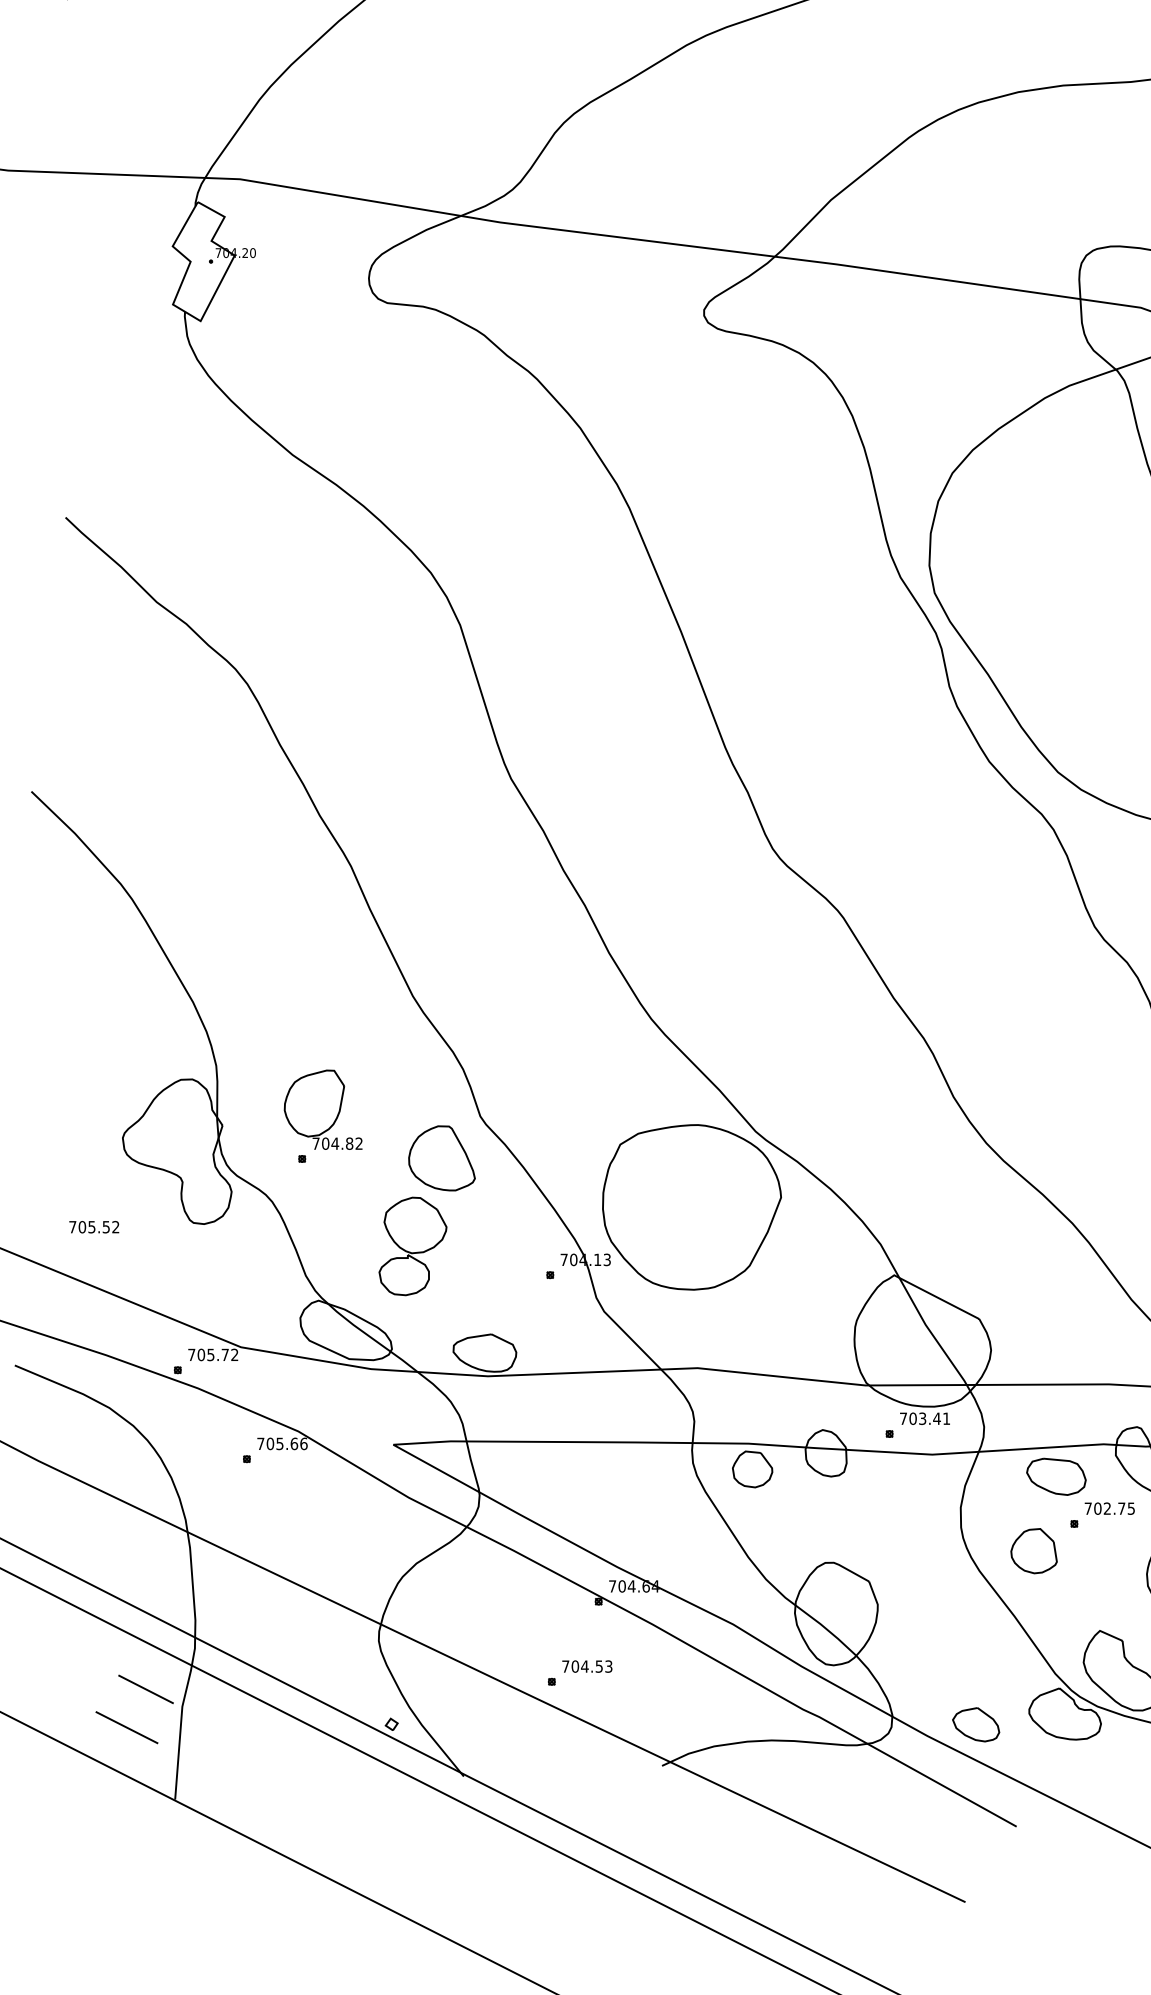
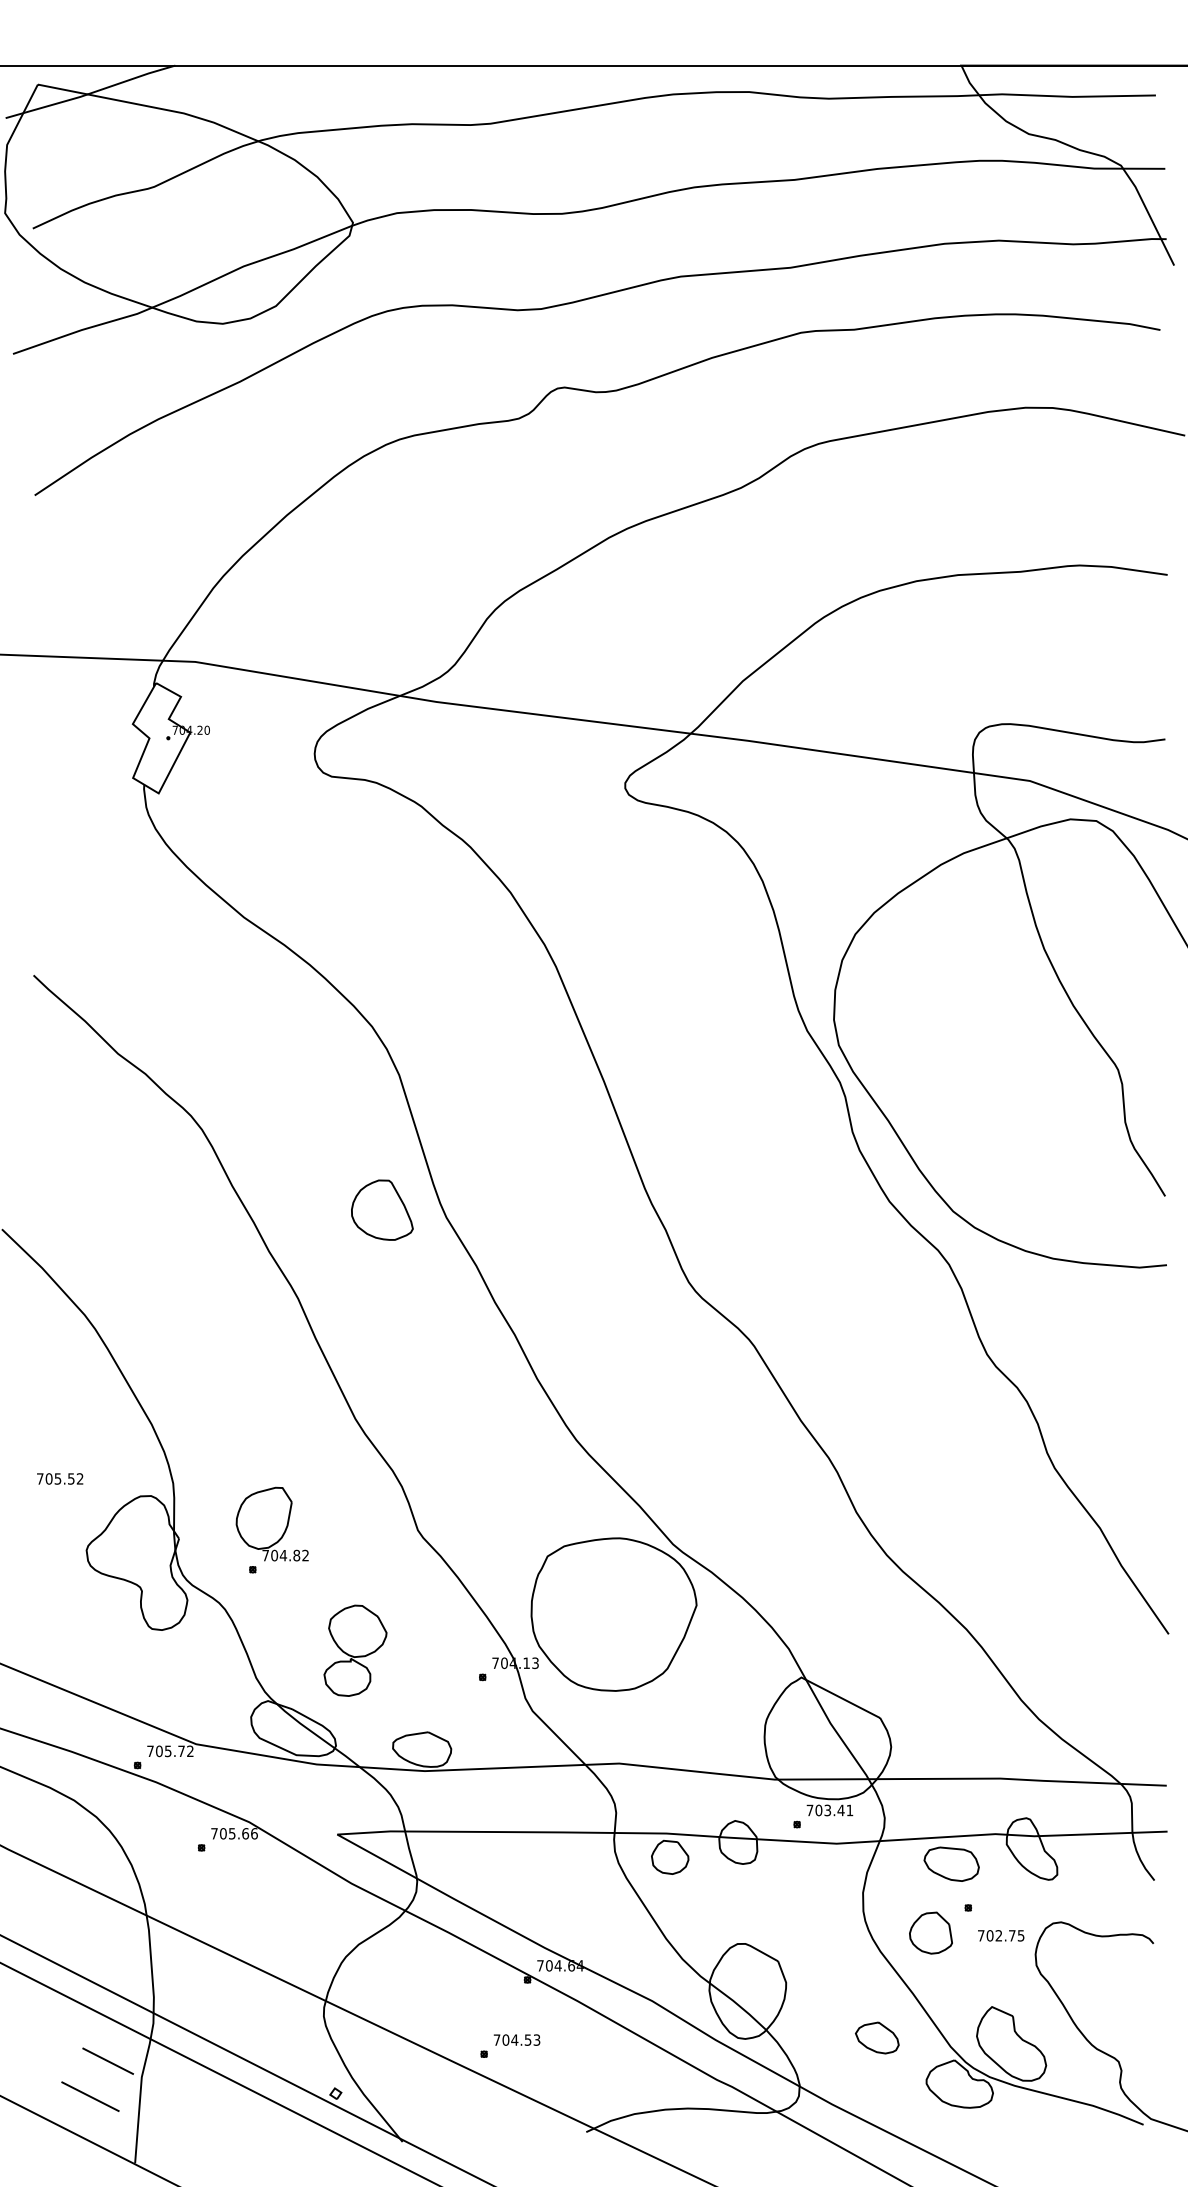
part: (442, 1157) -> (382, 1209), moved
text: (94, 1226) -> (60, 1478), moved
text: (1110, 1508) -> (1001, 1935), moved
part: (976, 1724) -> (877, 2037), moved

